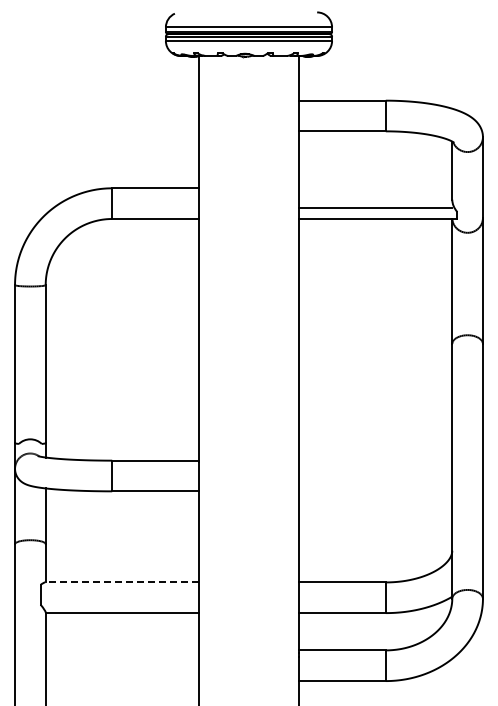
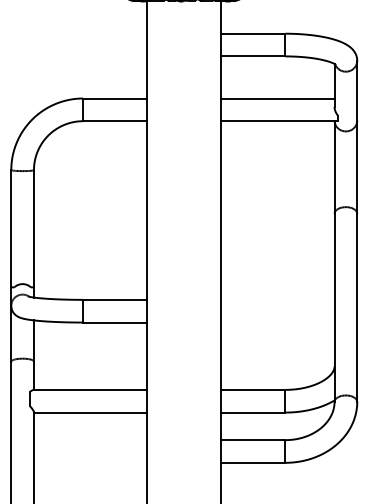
line: (375, 208) -> (277, 98), moved
line: (122, 582) -> (90, 389), dashed -> solid

